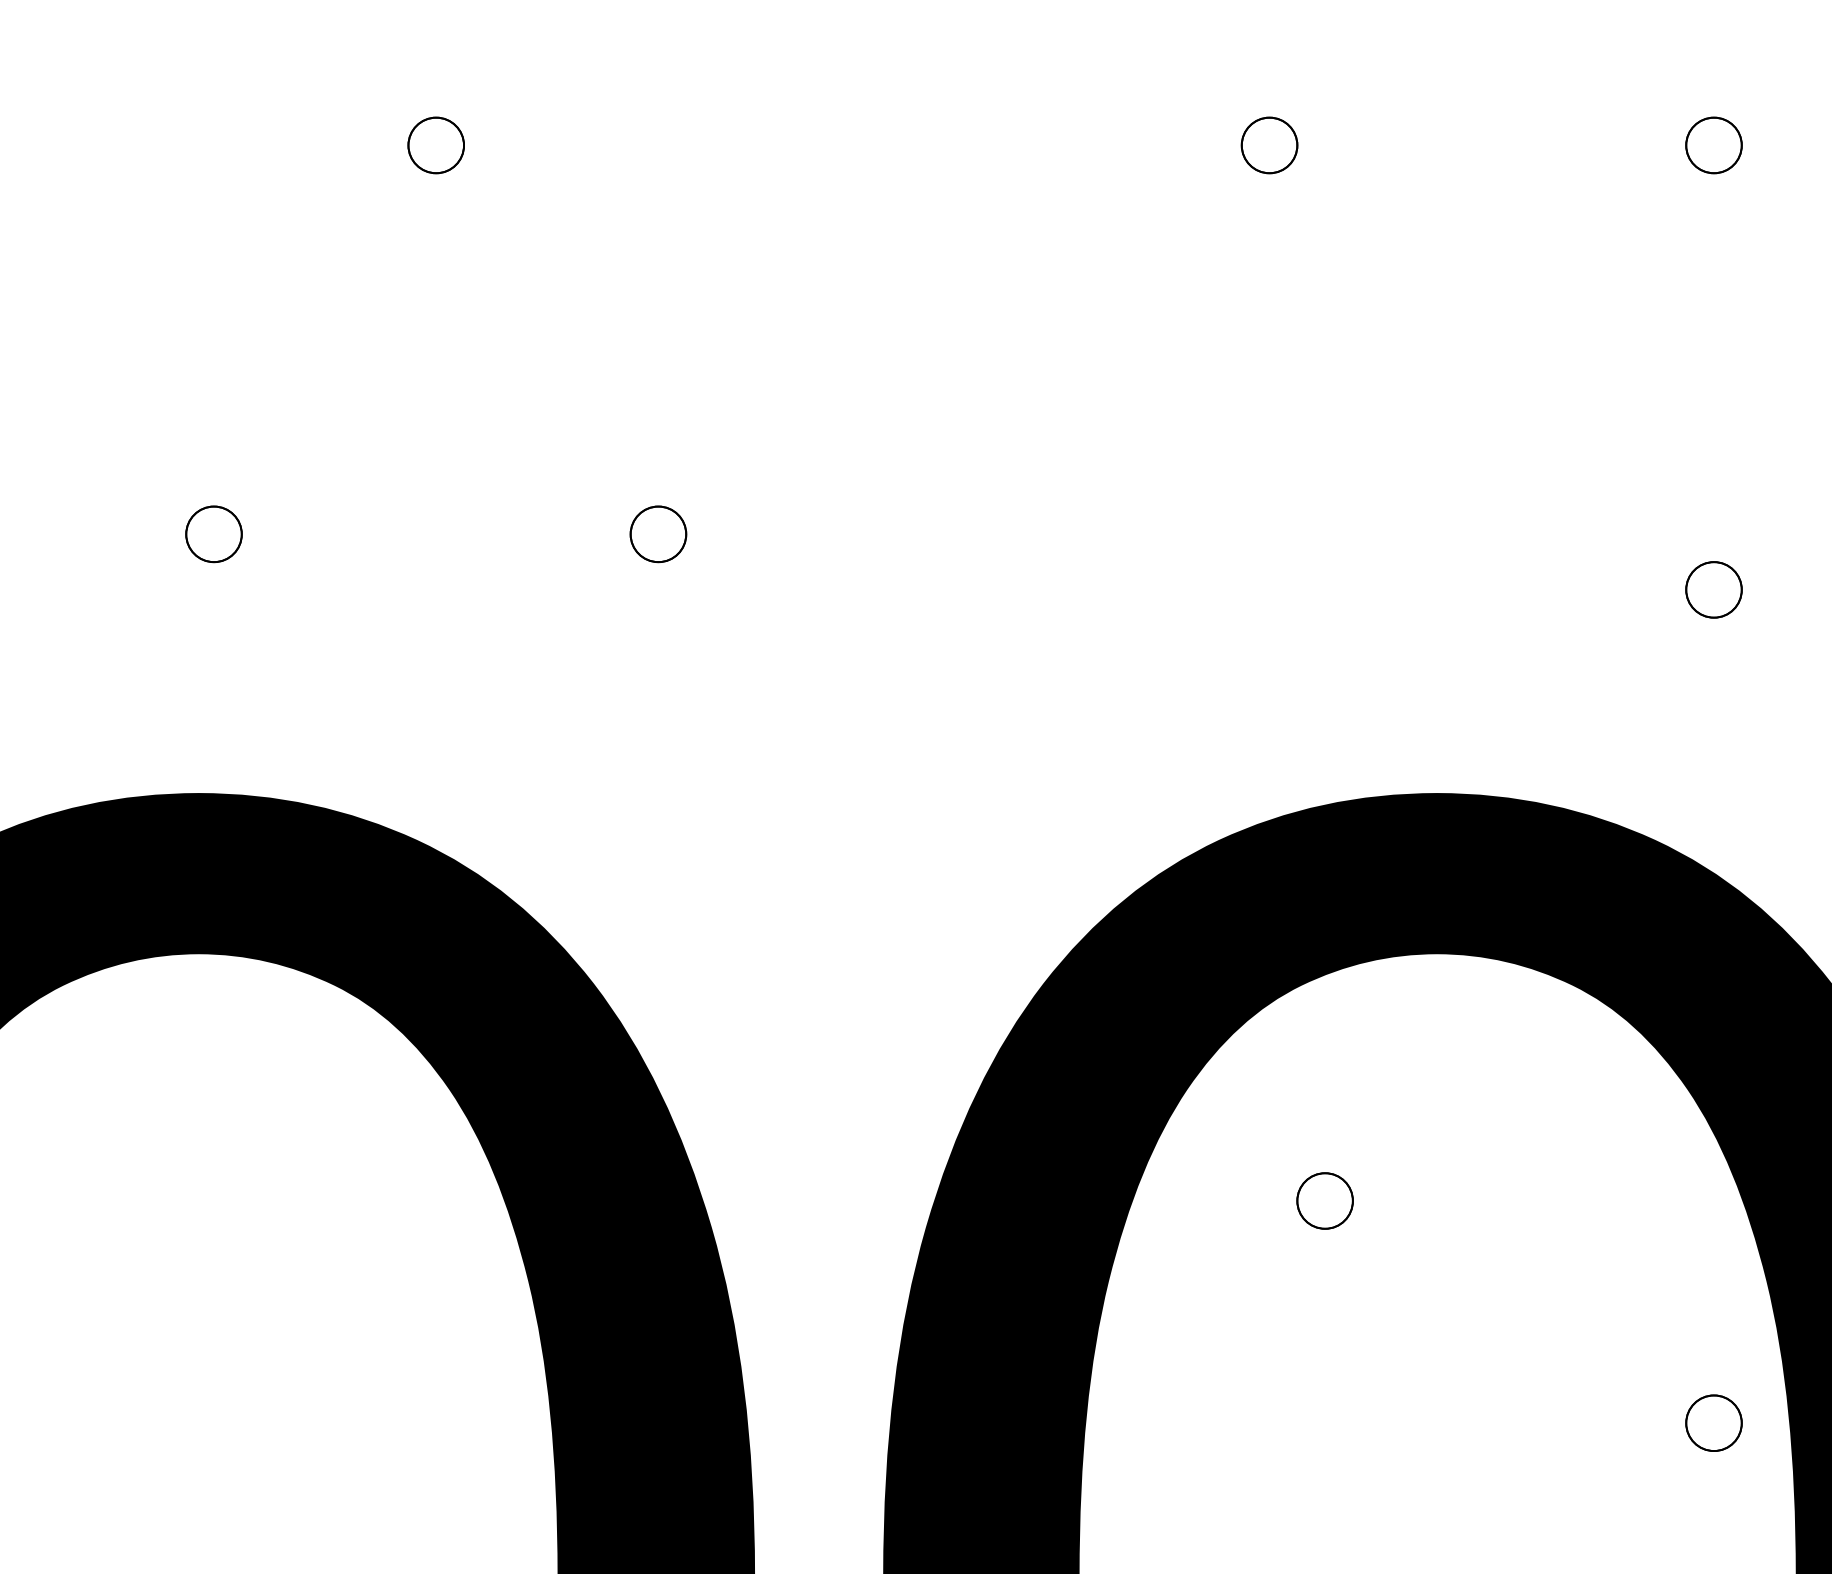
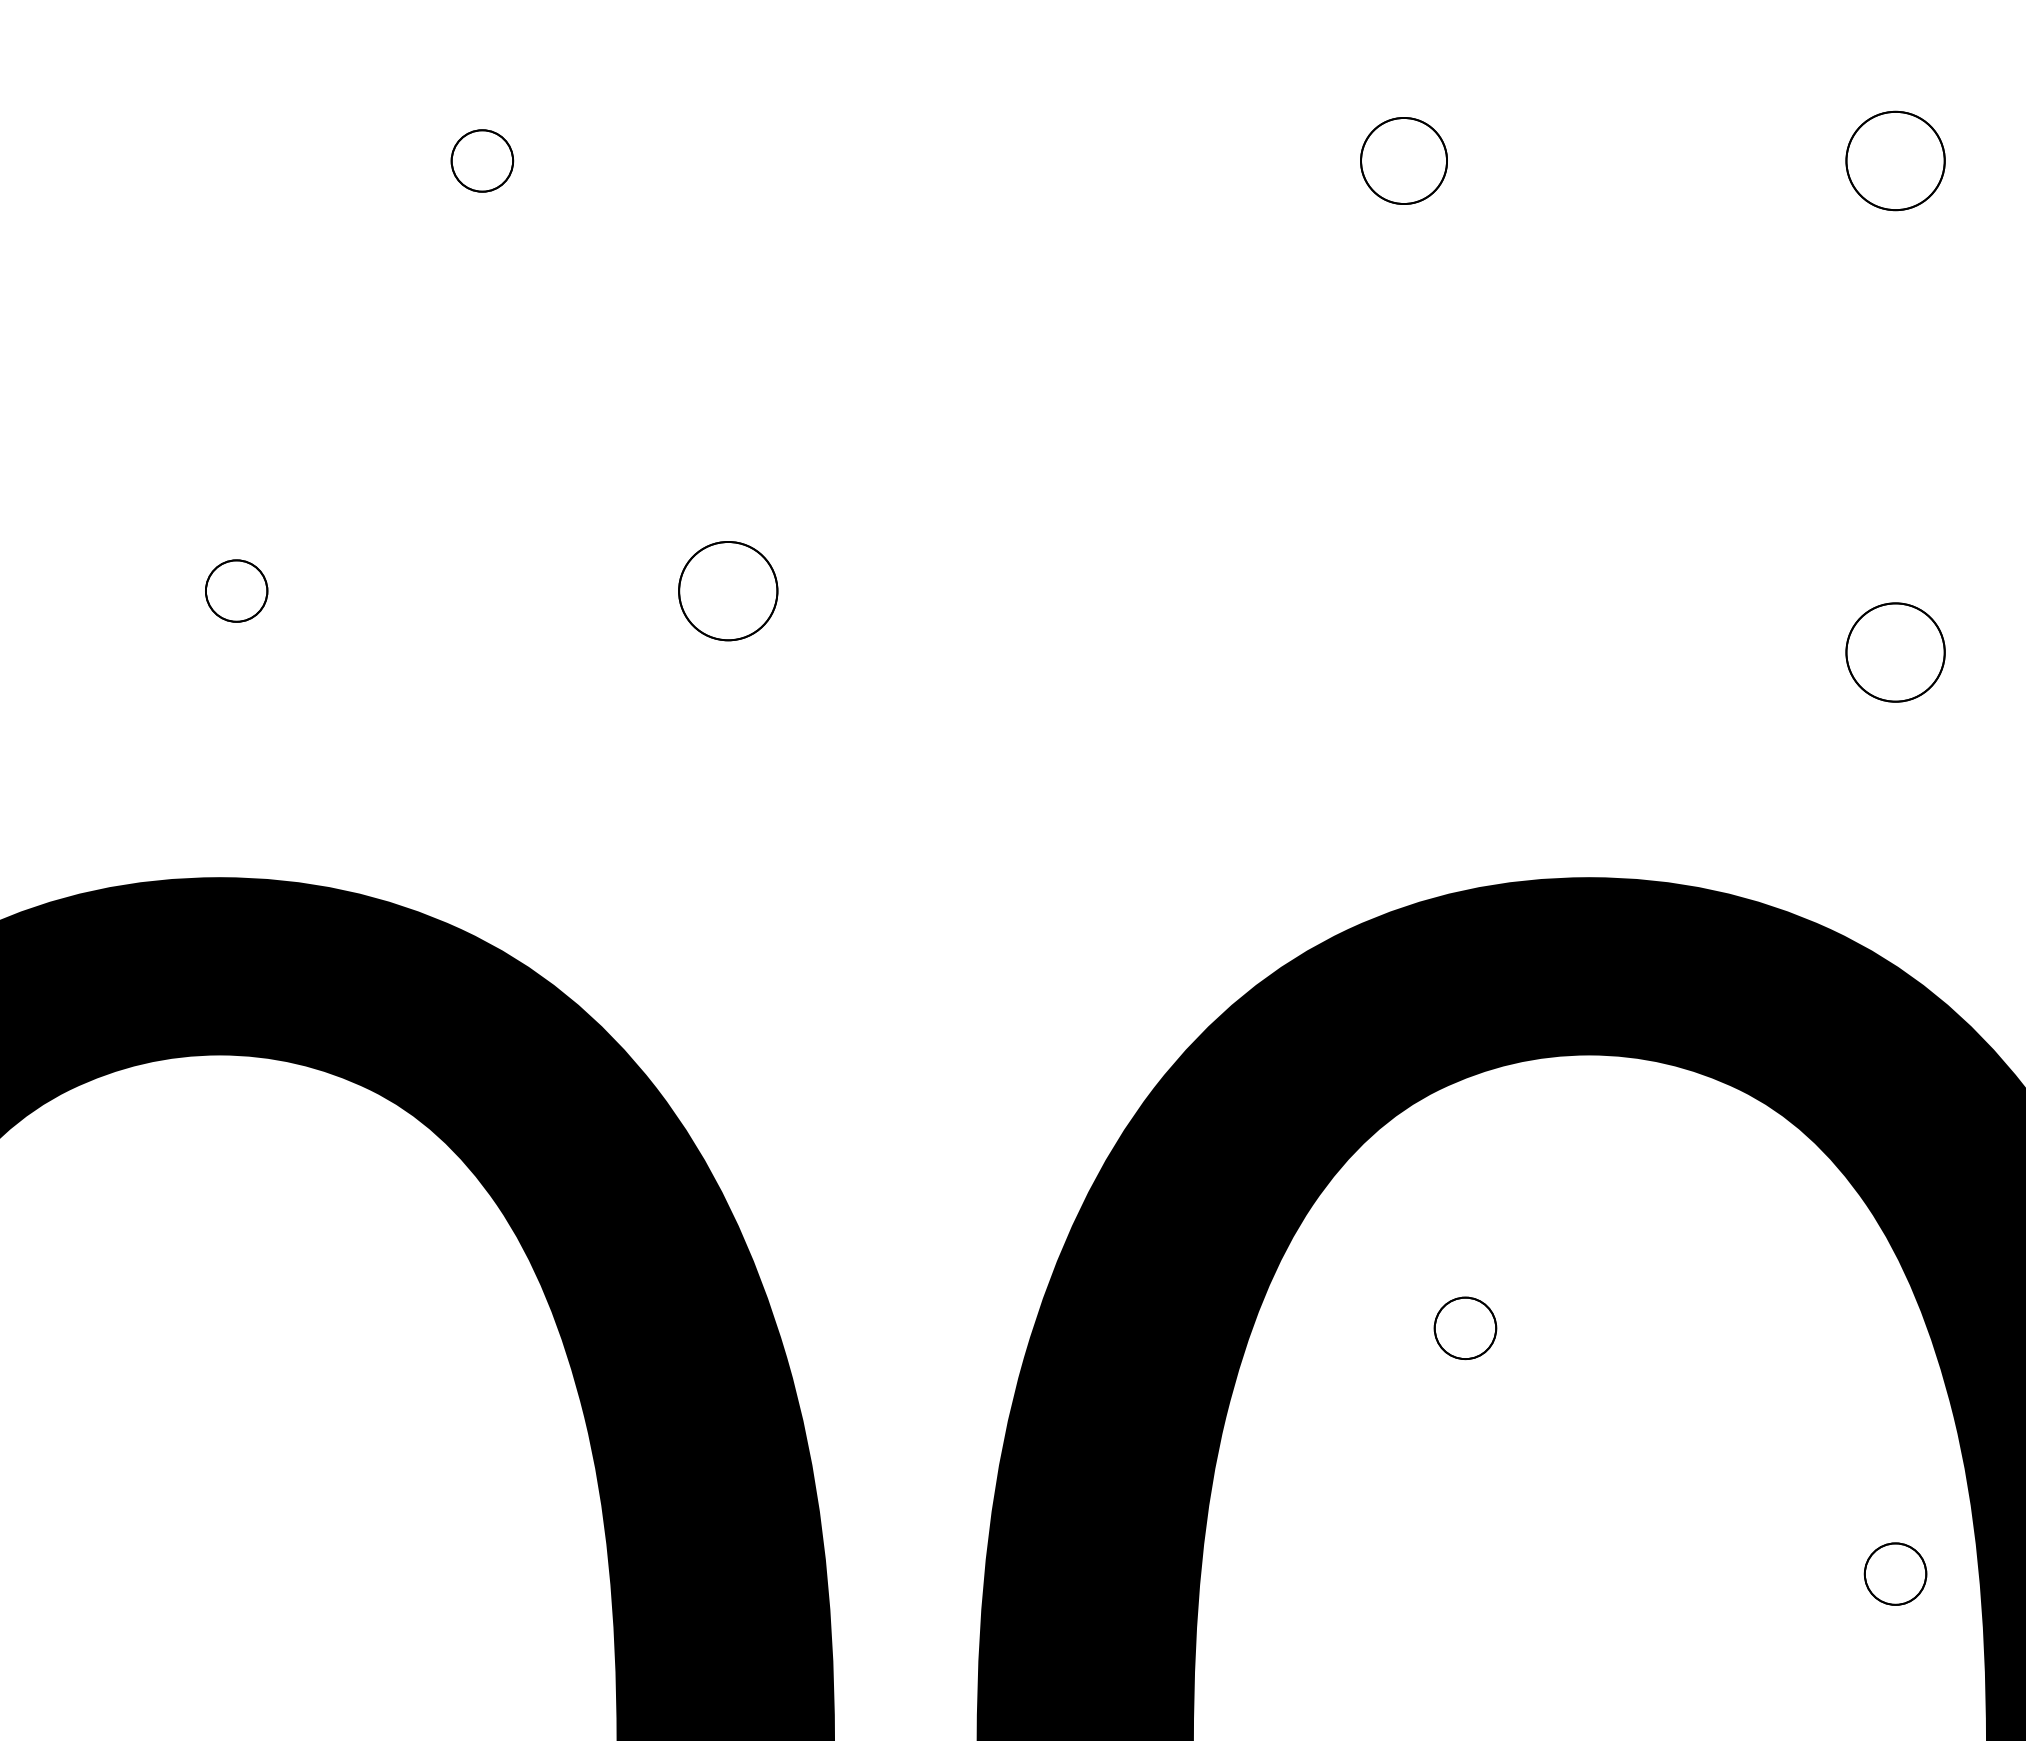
part: (1269, 145) -> (1403, 160), size x1.4
part: (1713, 145) -> (1895, 160), size x1.6
part: (657, 533) -> (727, 590), size x1.6
part: (1713, 589) -> (1895, 652), size x1.6

